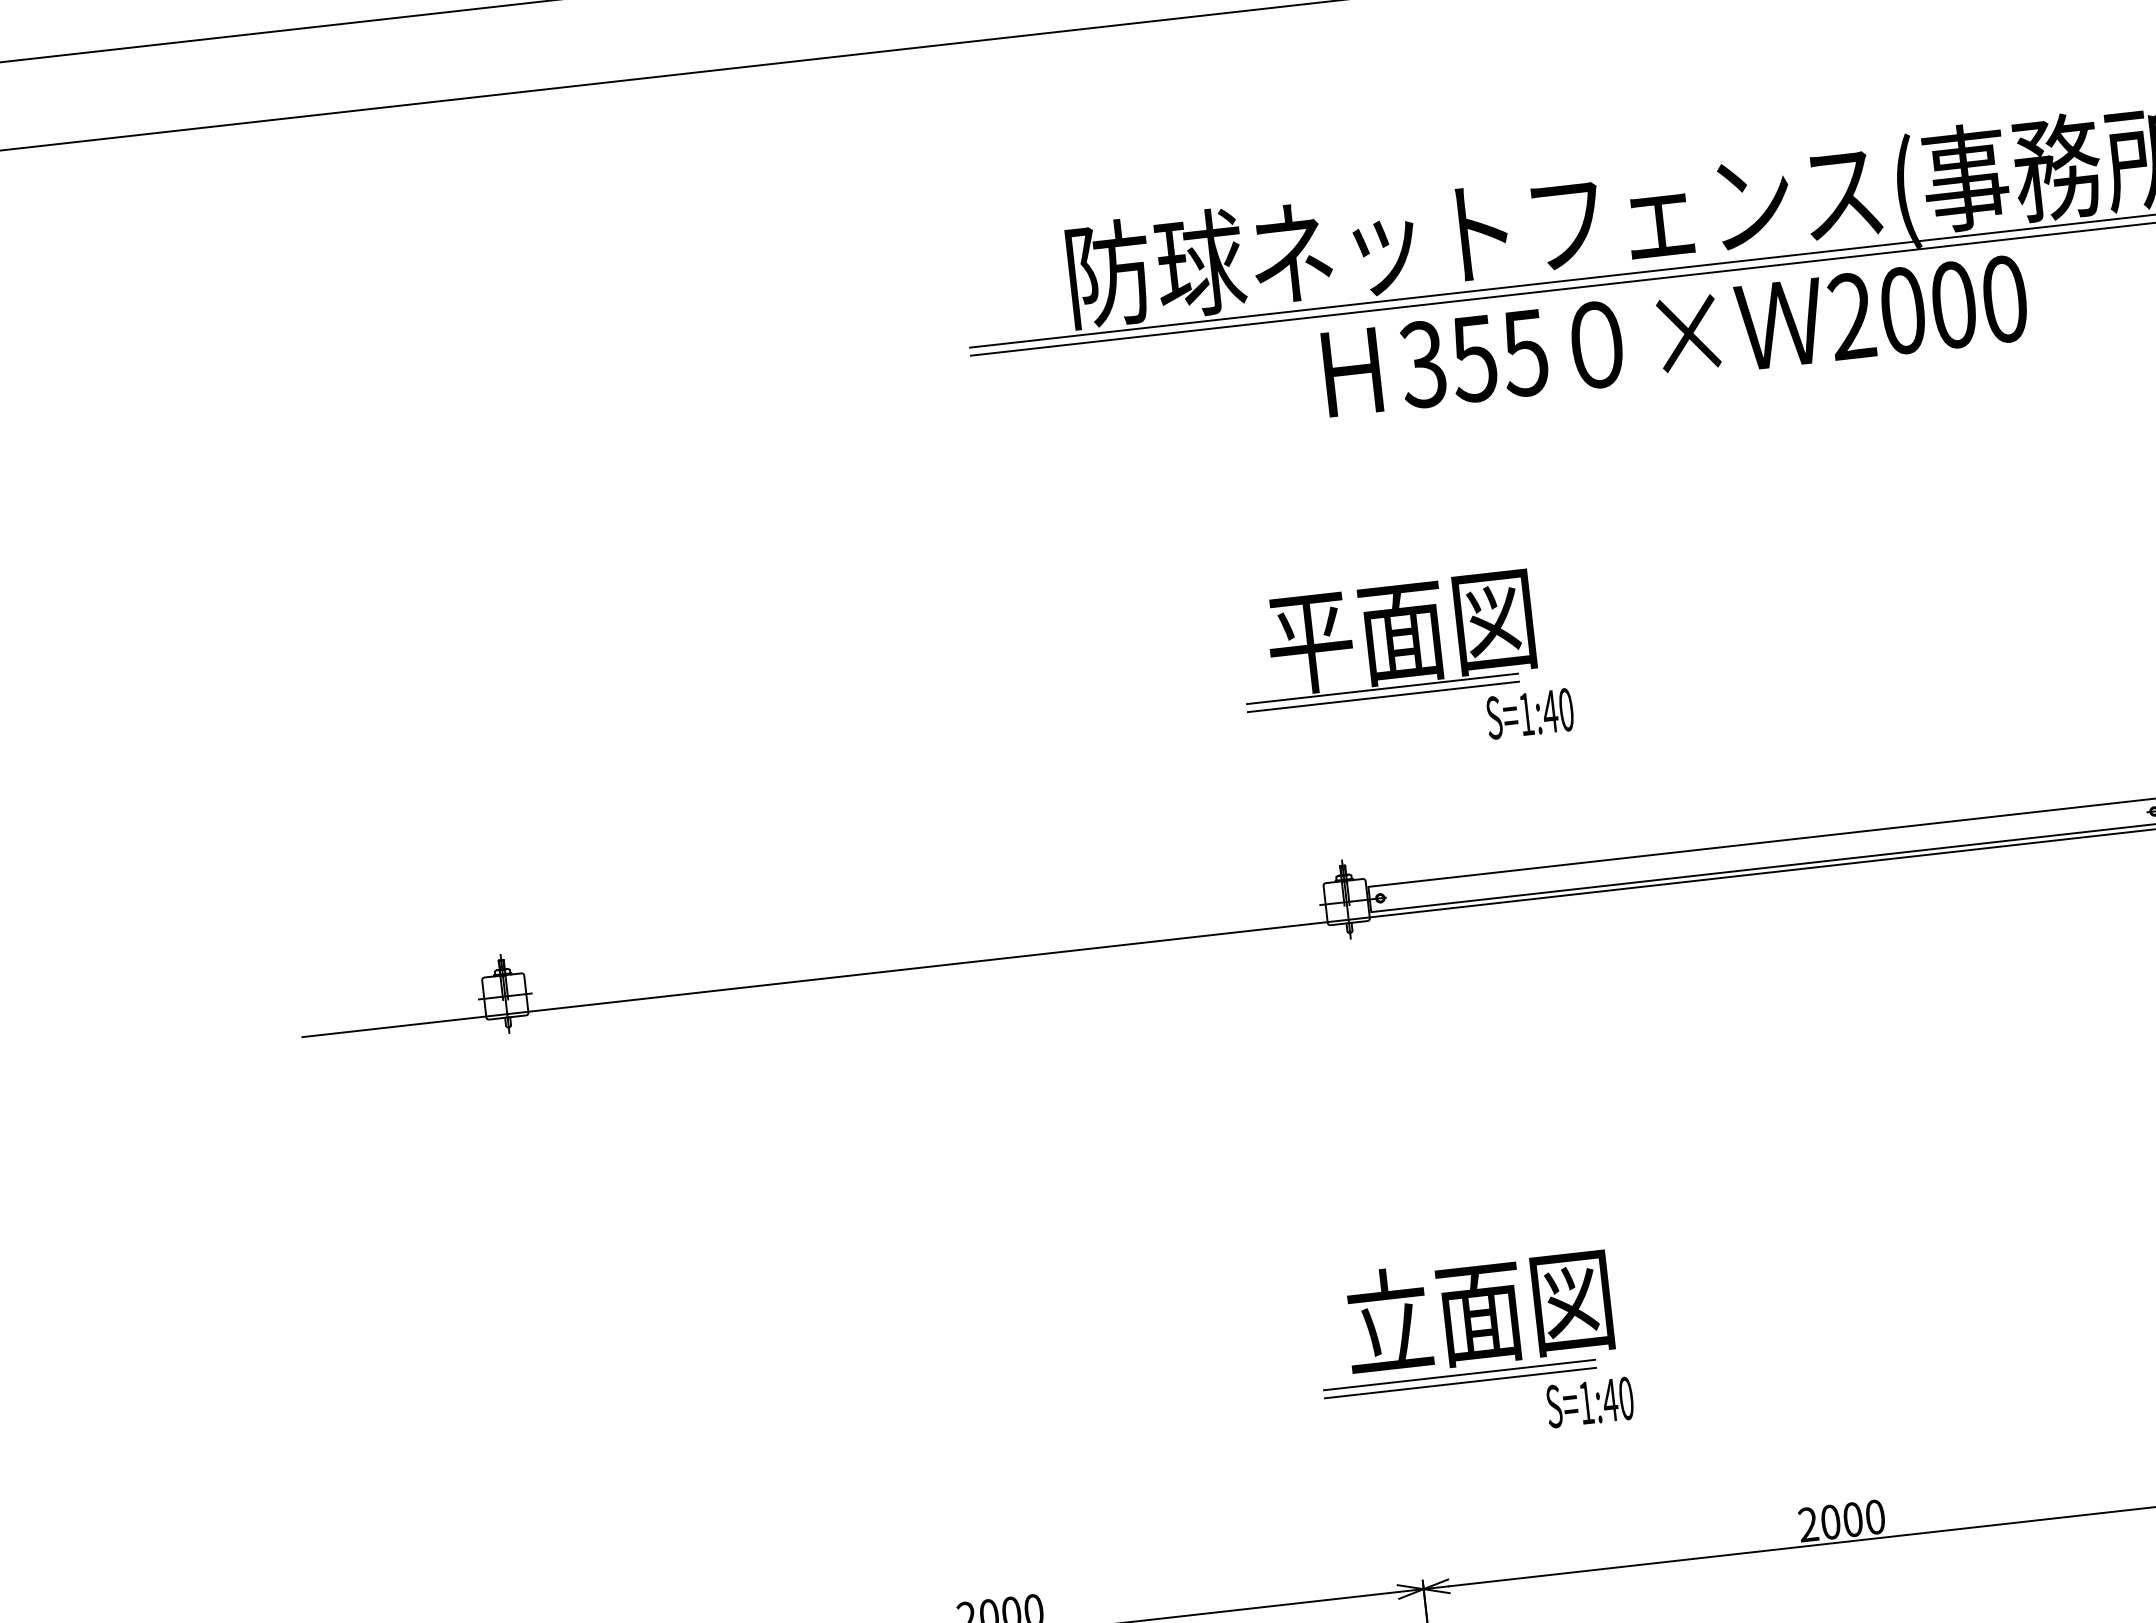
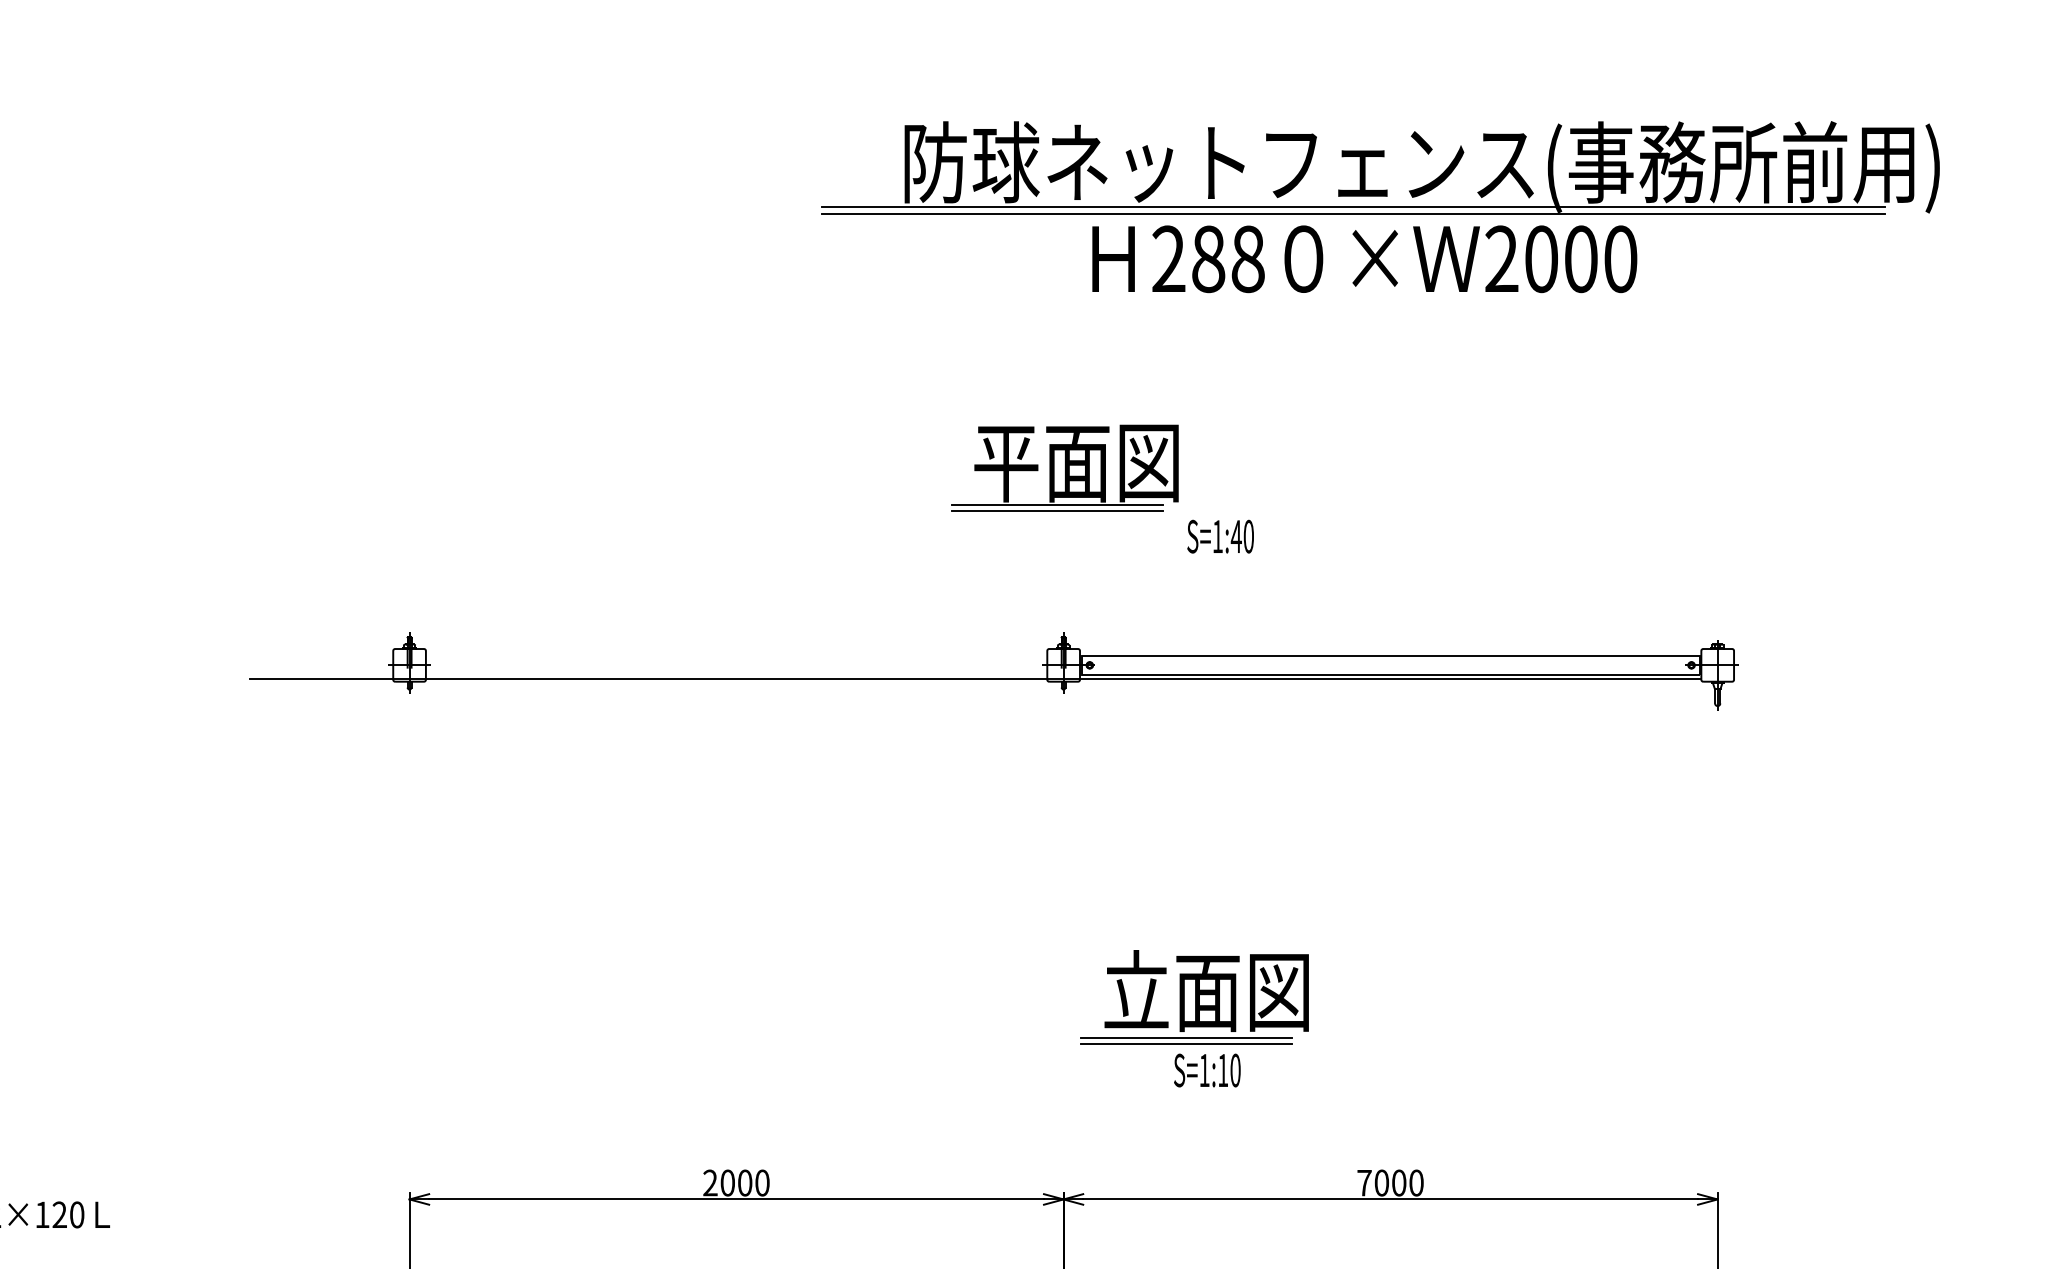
text: (1473, 359) -> (1207, 259), 355 -> 288
part: (1386, 639) -> (1064, 467), moved
part: (1463, 1321) -> (1194, 997), moved
text: (1609, 1400) -> (1222, 1070), S=1:40 -> S=1:10
text: (1808, 1523) -> (1364, 1182), 2000 -> 7000

